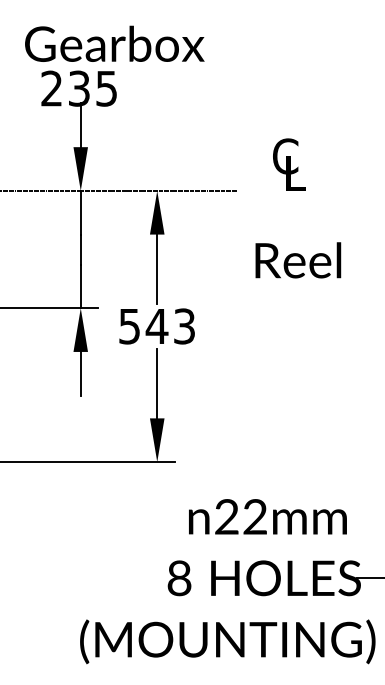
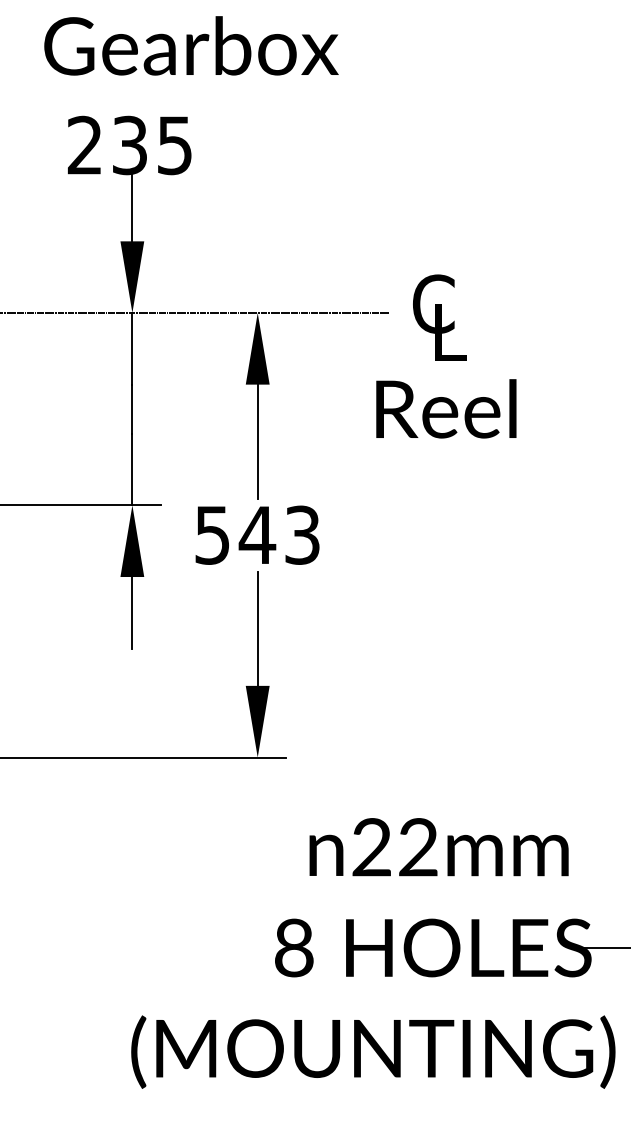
text: (114, 43) -> (190, 45), moved
text: (289, 164) -> (440, 317), moved
text: (298, 260) -> (446, 409), moved

